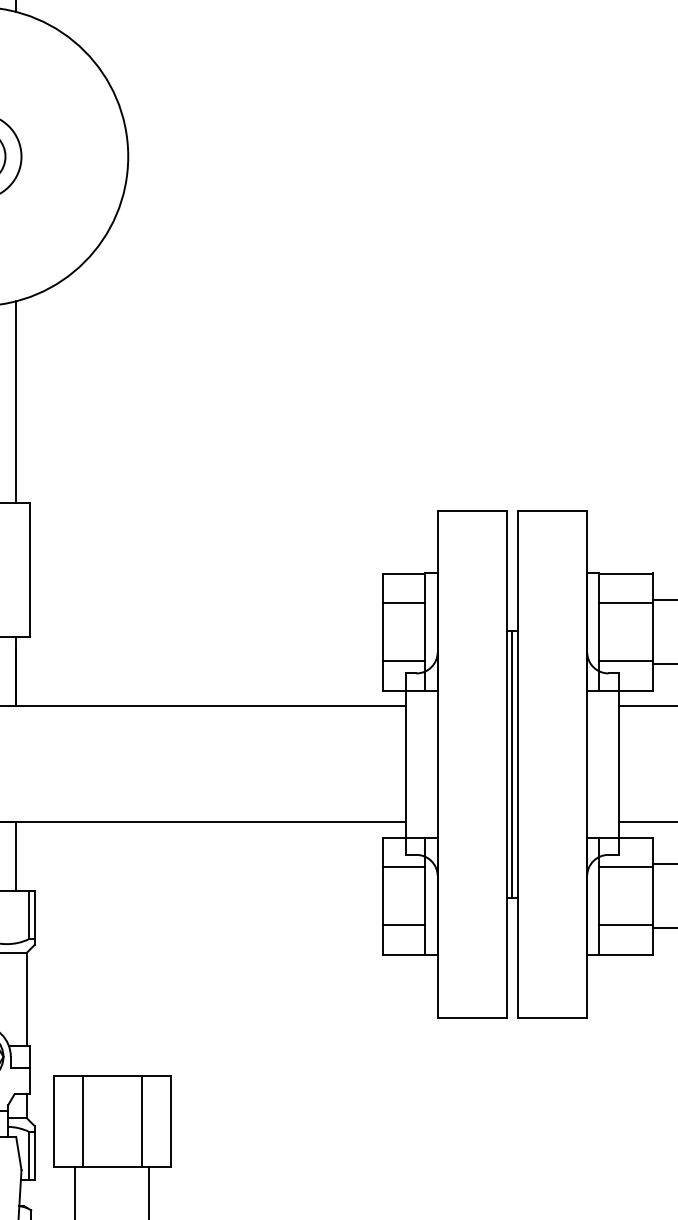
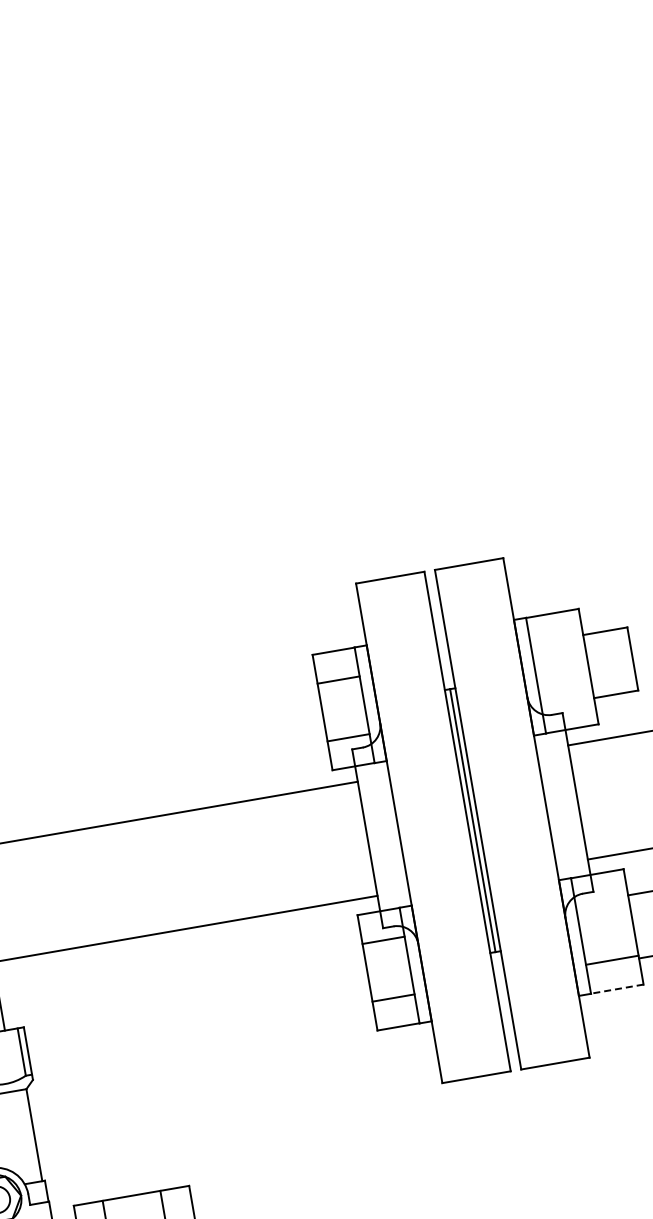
line: (625, 602) -> (556, 642), removed
line: (625, 661) -> (566, 700), removed
line: (625, 866) -> (601, 902), removed
line: (626, 954) -> (617, 988), solid -> dashed

